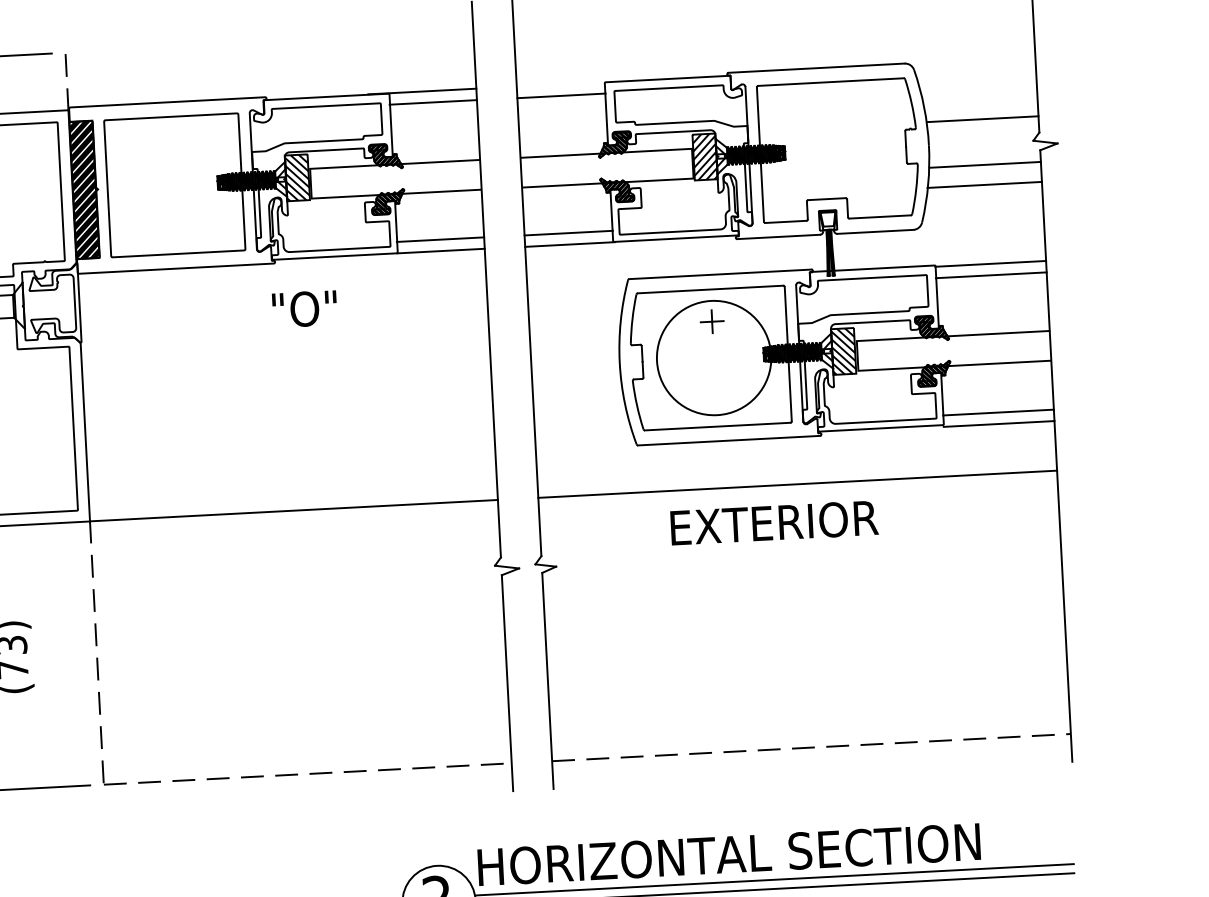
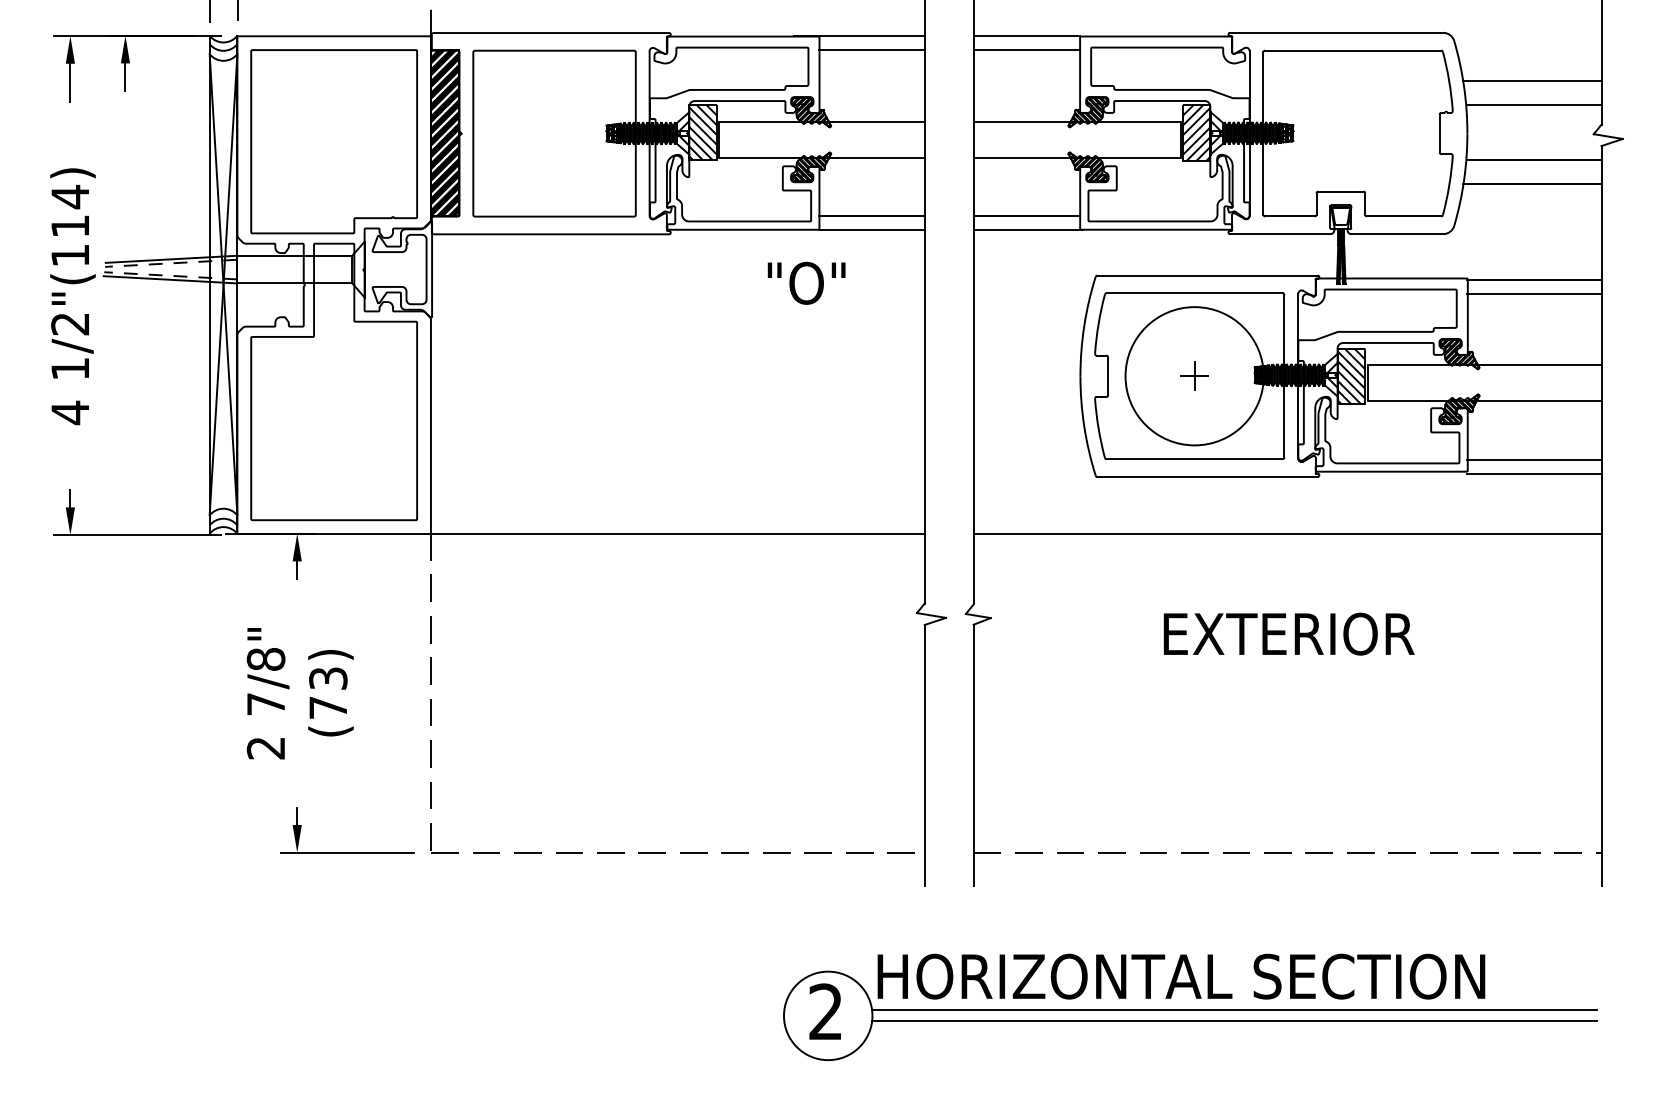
line: (560, 84) -> (1026, 36), added
line: (980, 99) -> (1532, 80), added
text: (304, 308) -> (806, 282), moved
part: (712, 321) -> (1194, 375), moved
text: (773, 522) -> (1288, 633), moved

